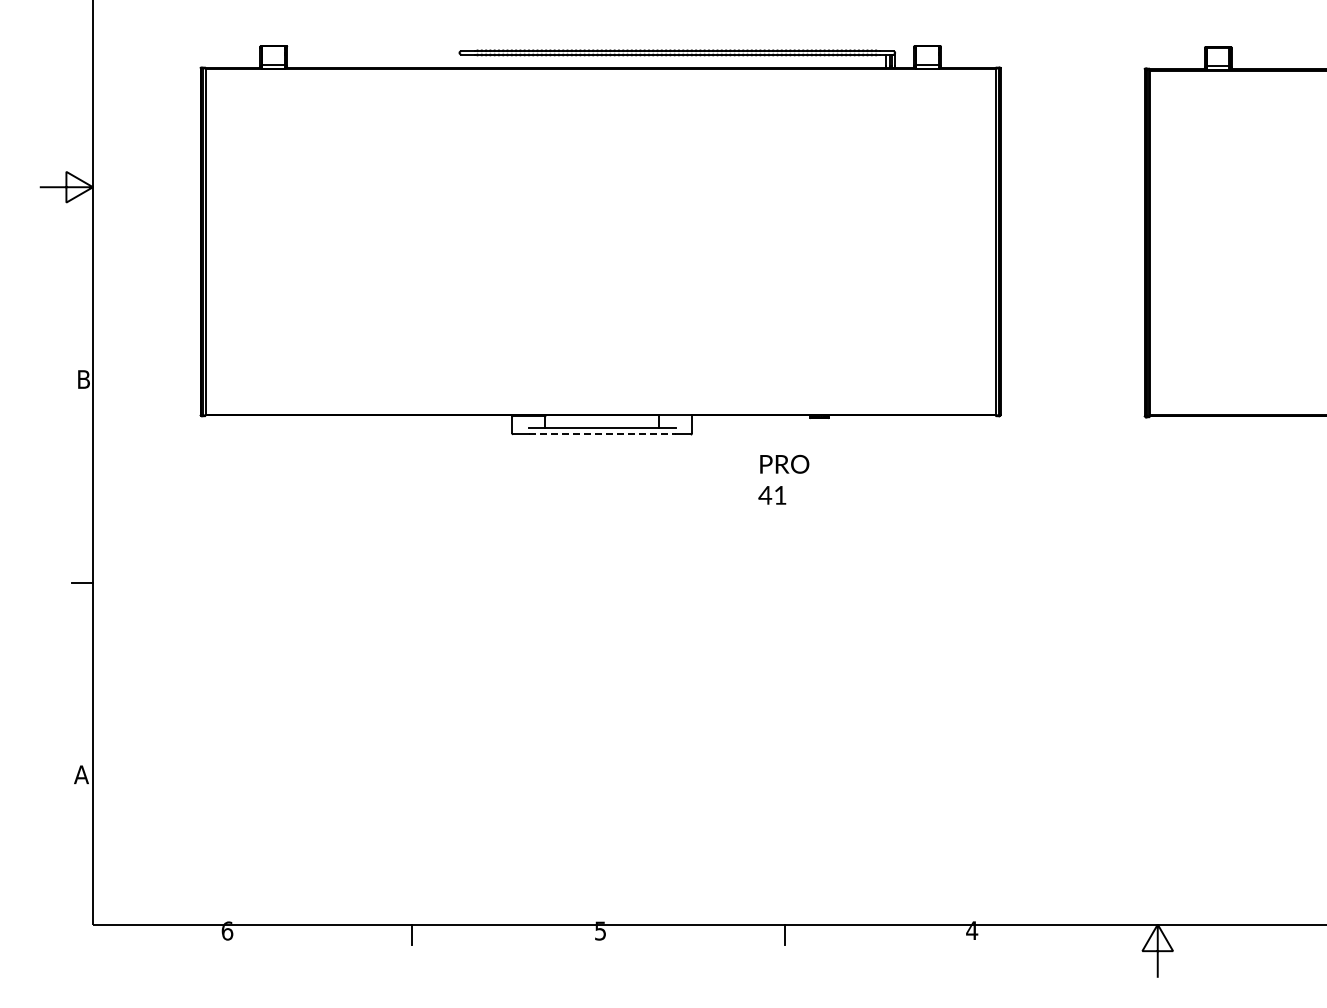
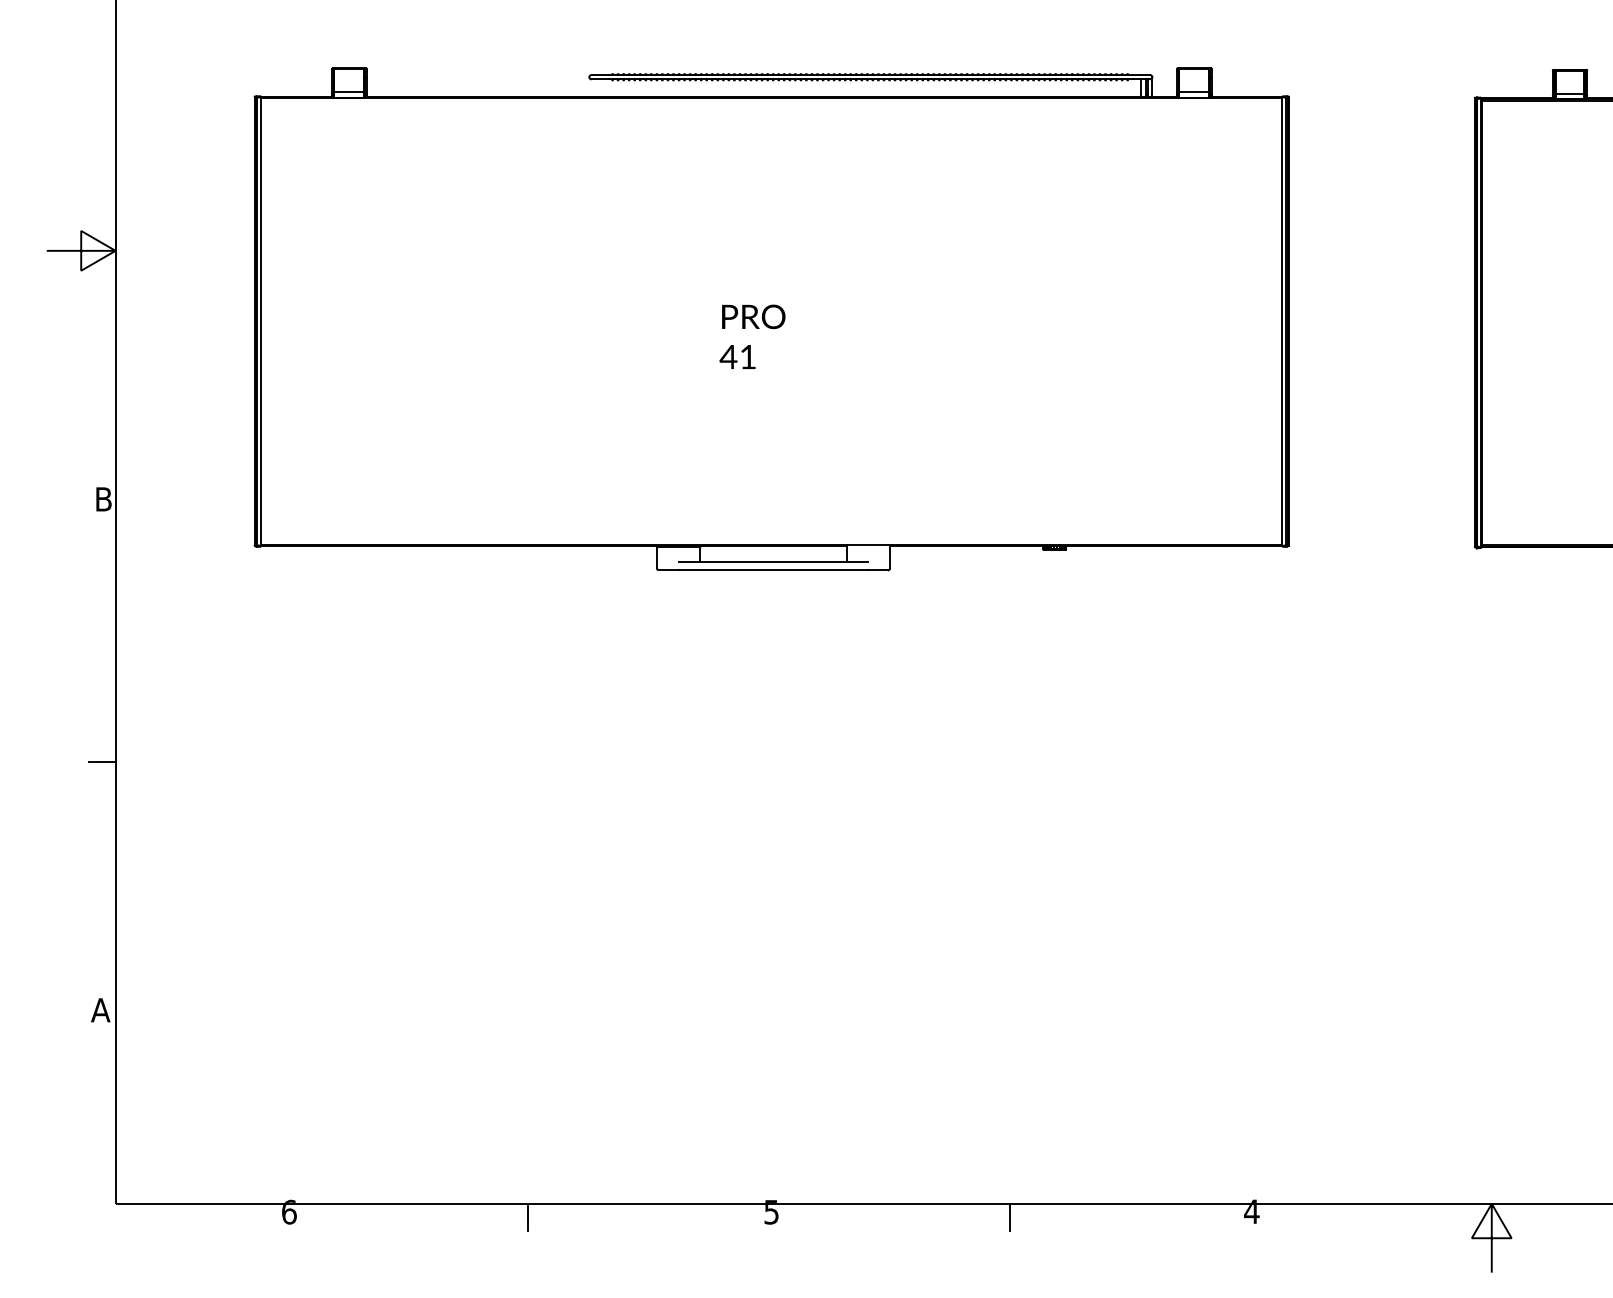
line: (602, 434) -> (774, 570), dashed -> solid
text: (783, 479) -> (752, 336), moved

